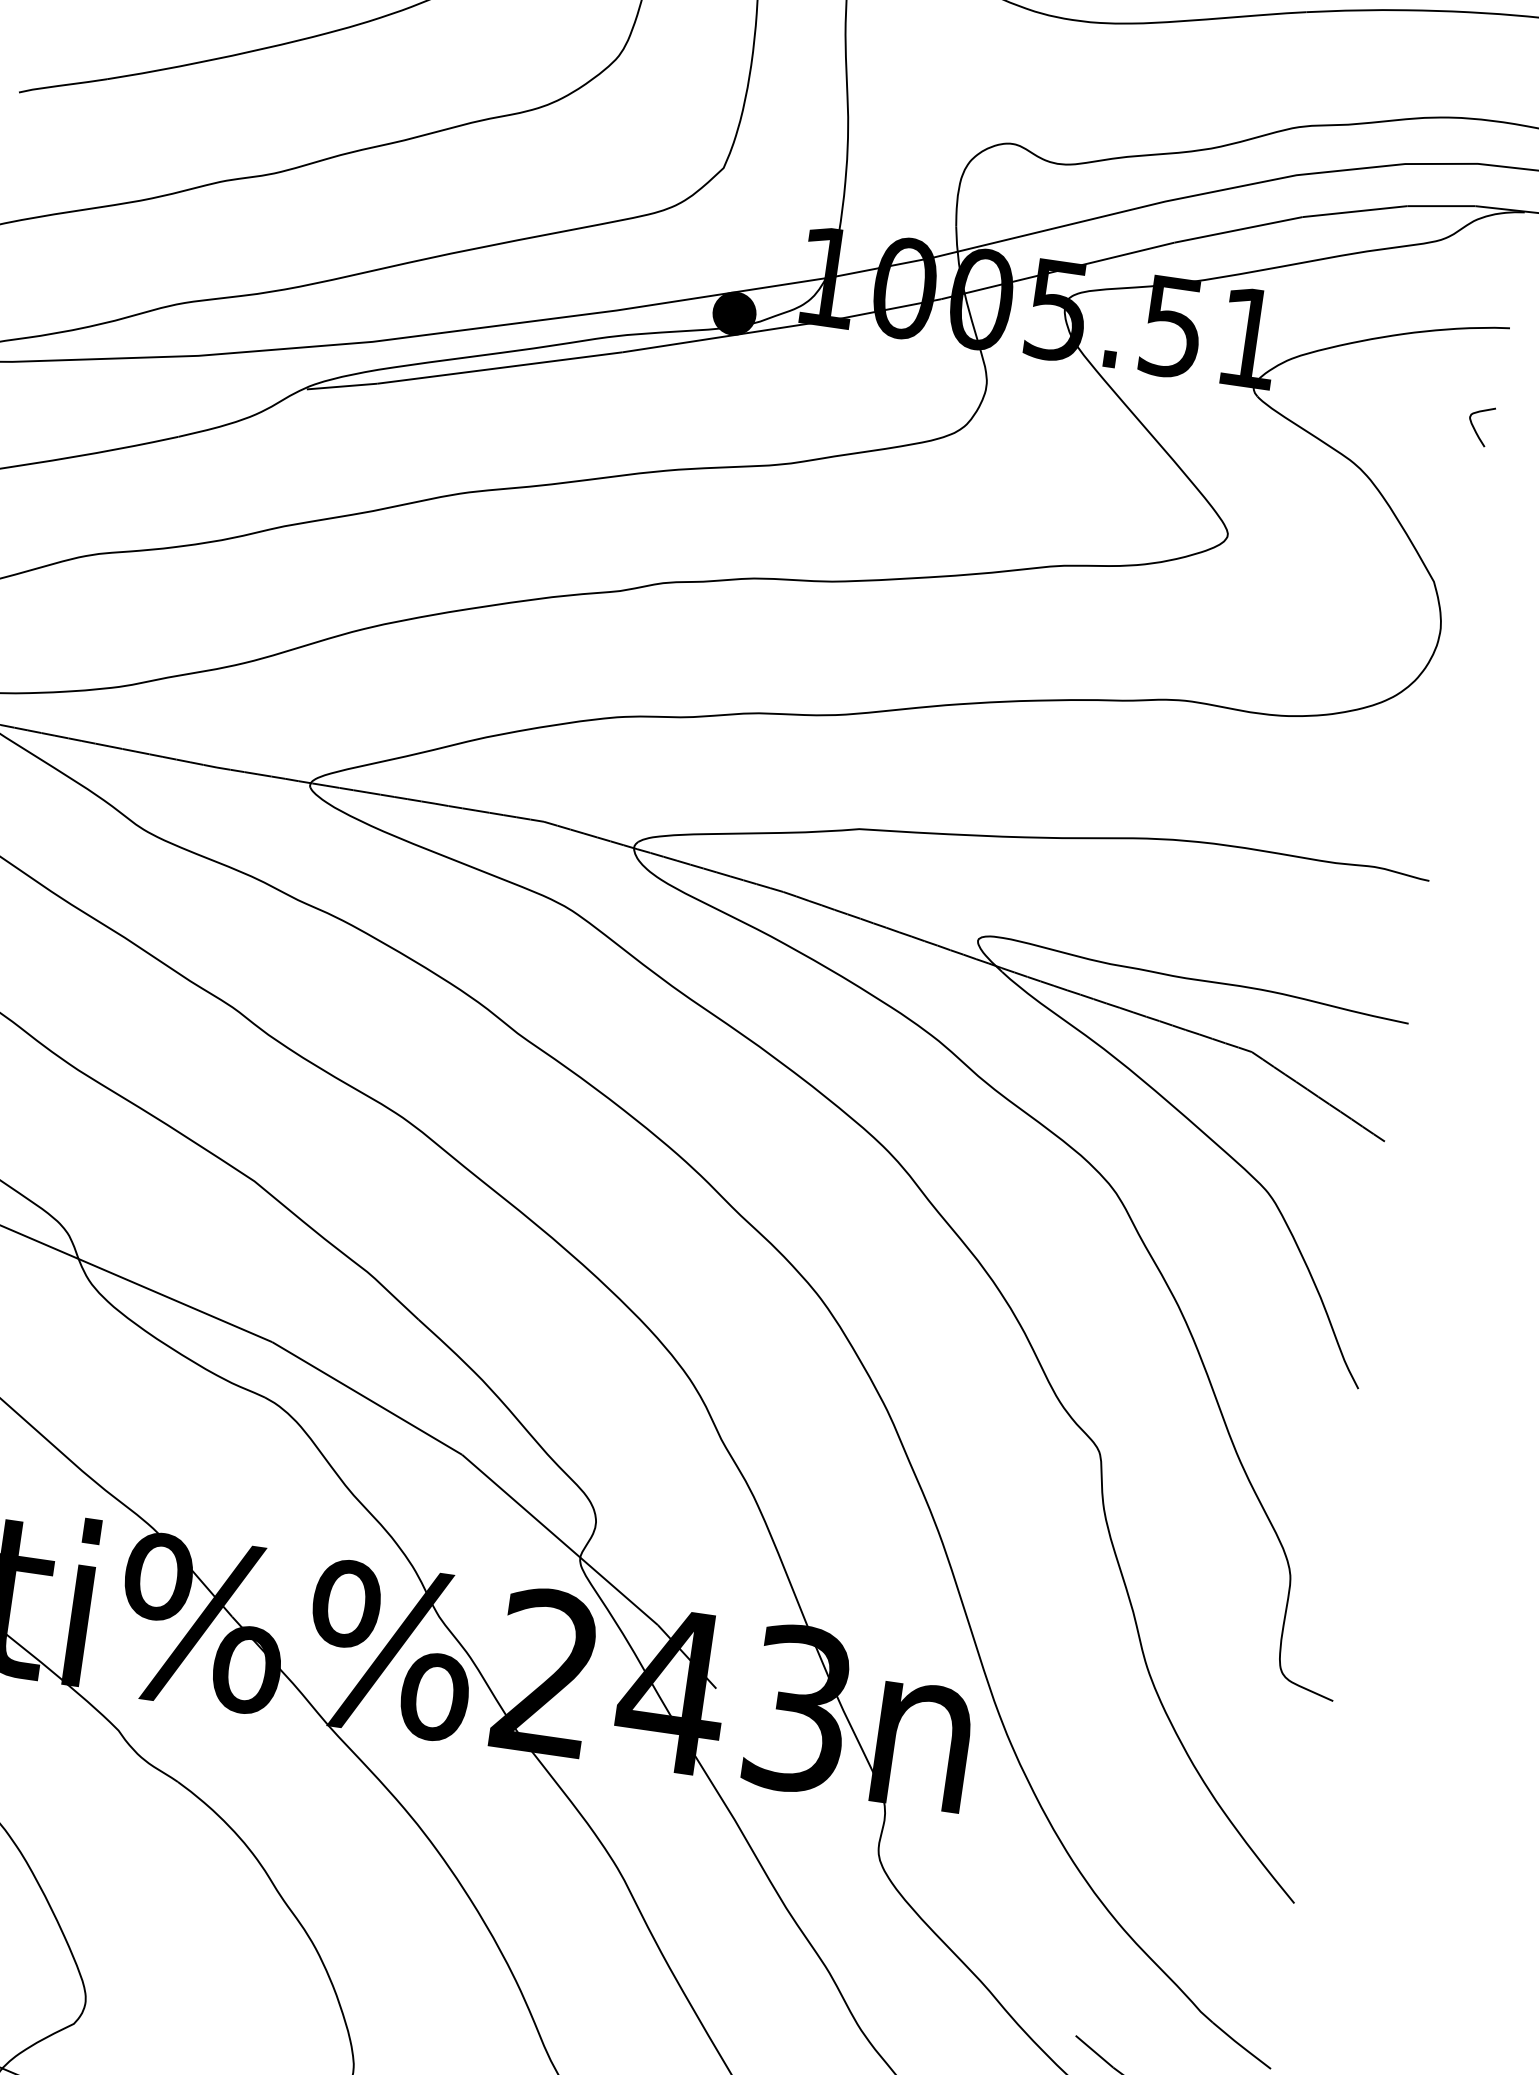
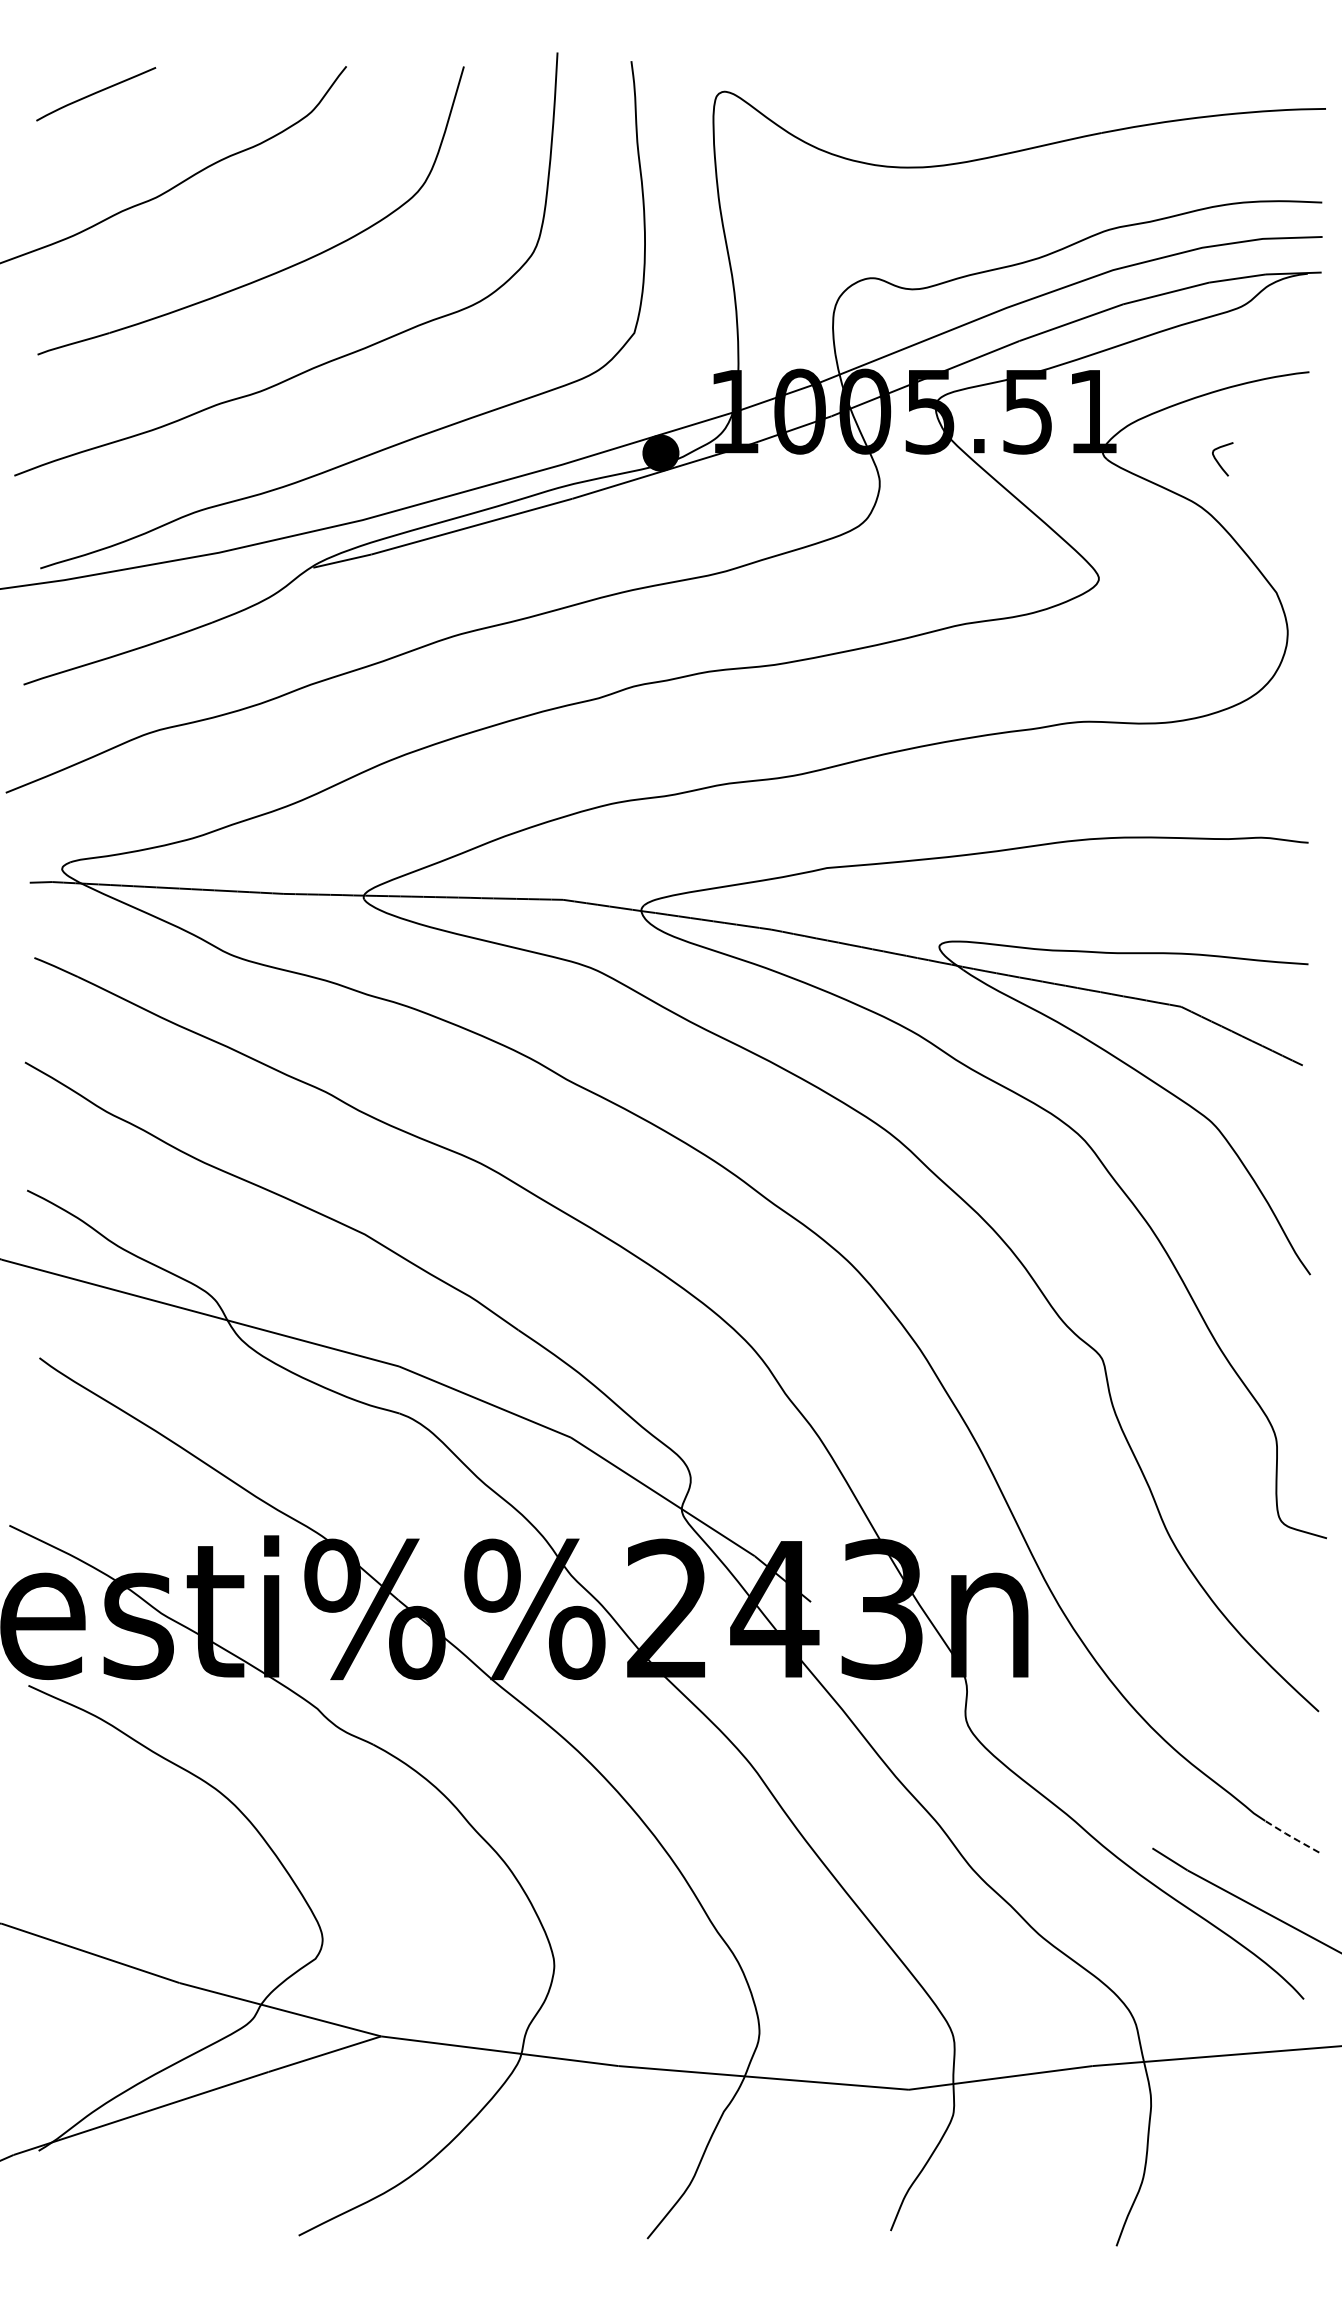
curve: (1475, 428) -> (1218, 461), moved
line: (1241, 2045) -> (1291, 1836), solid -> dashed

